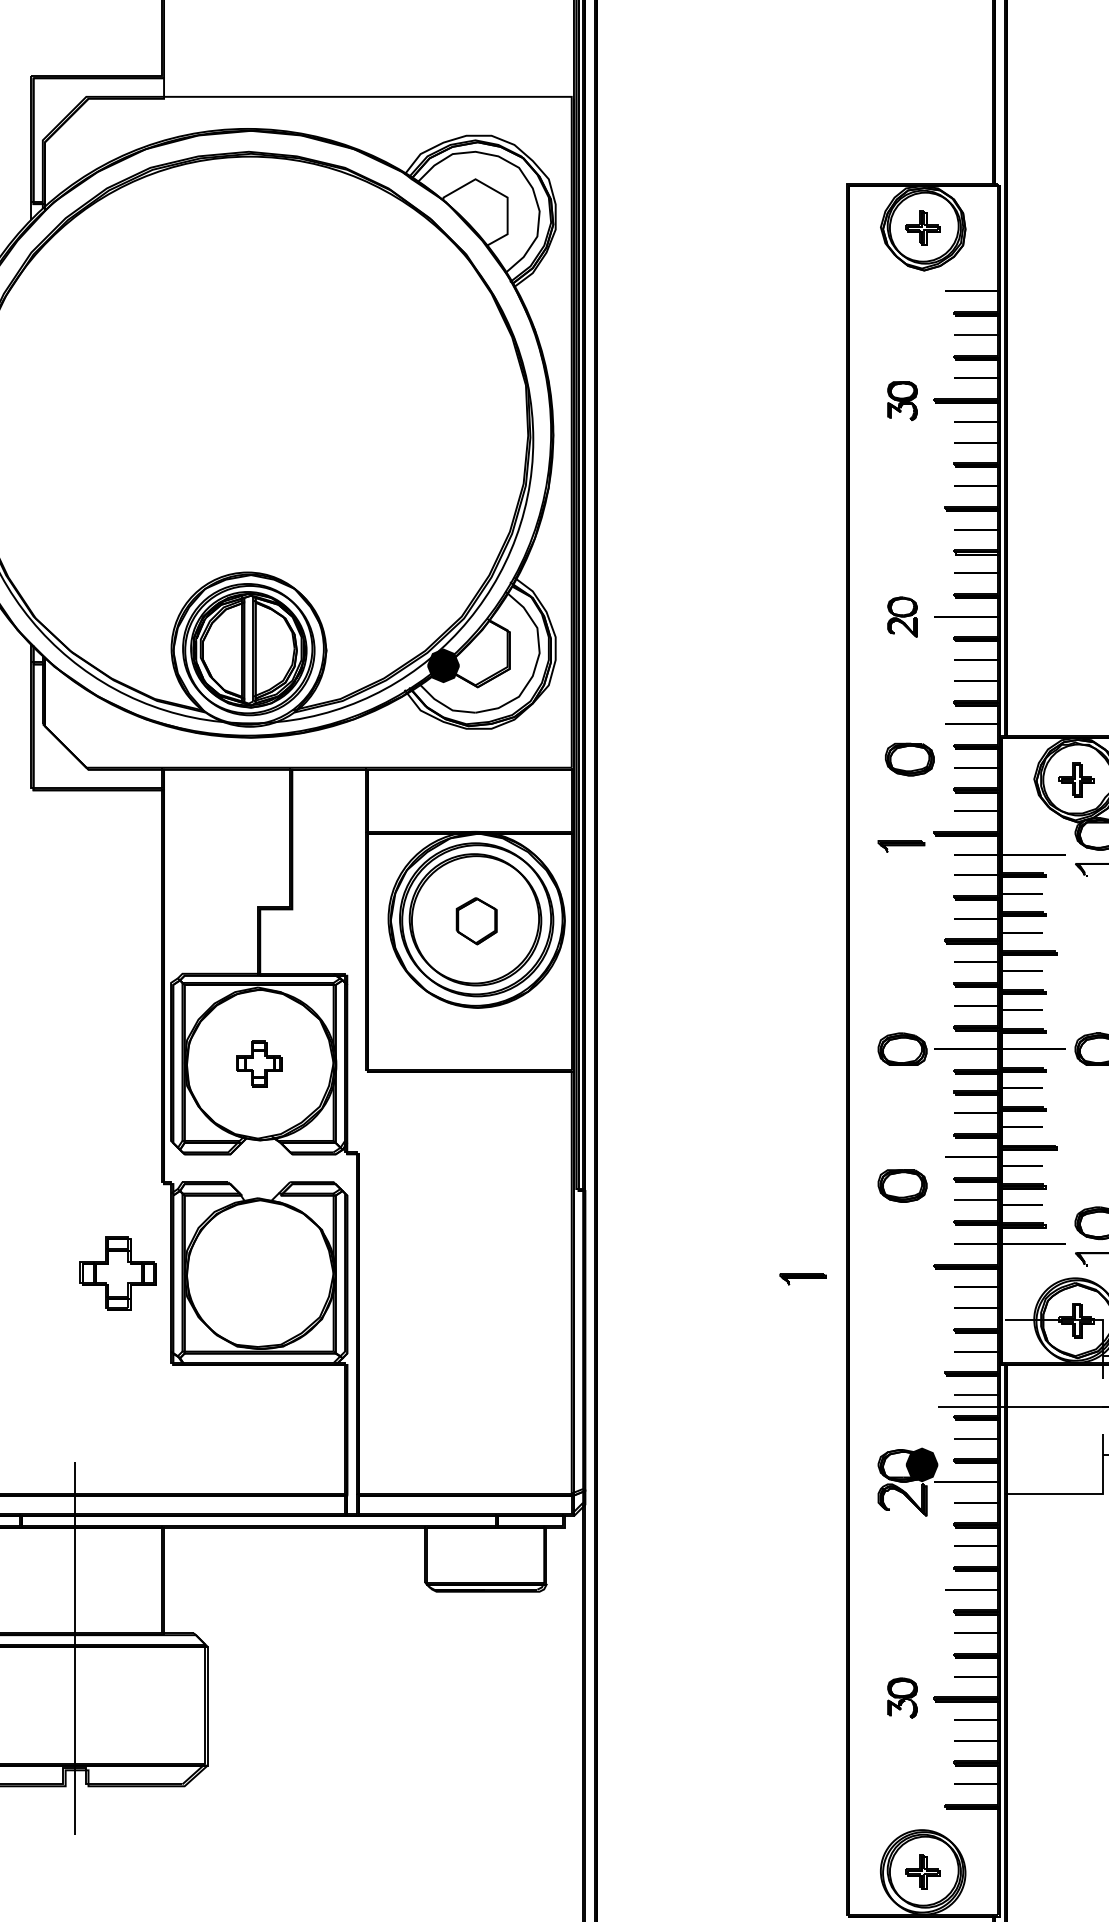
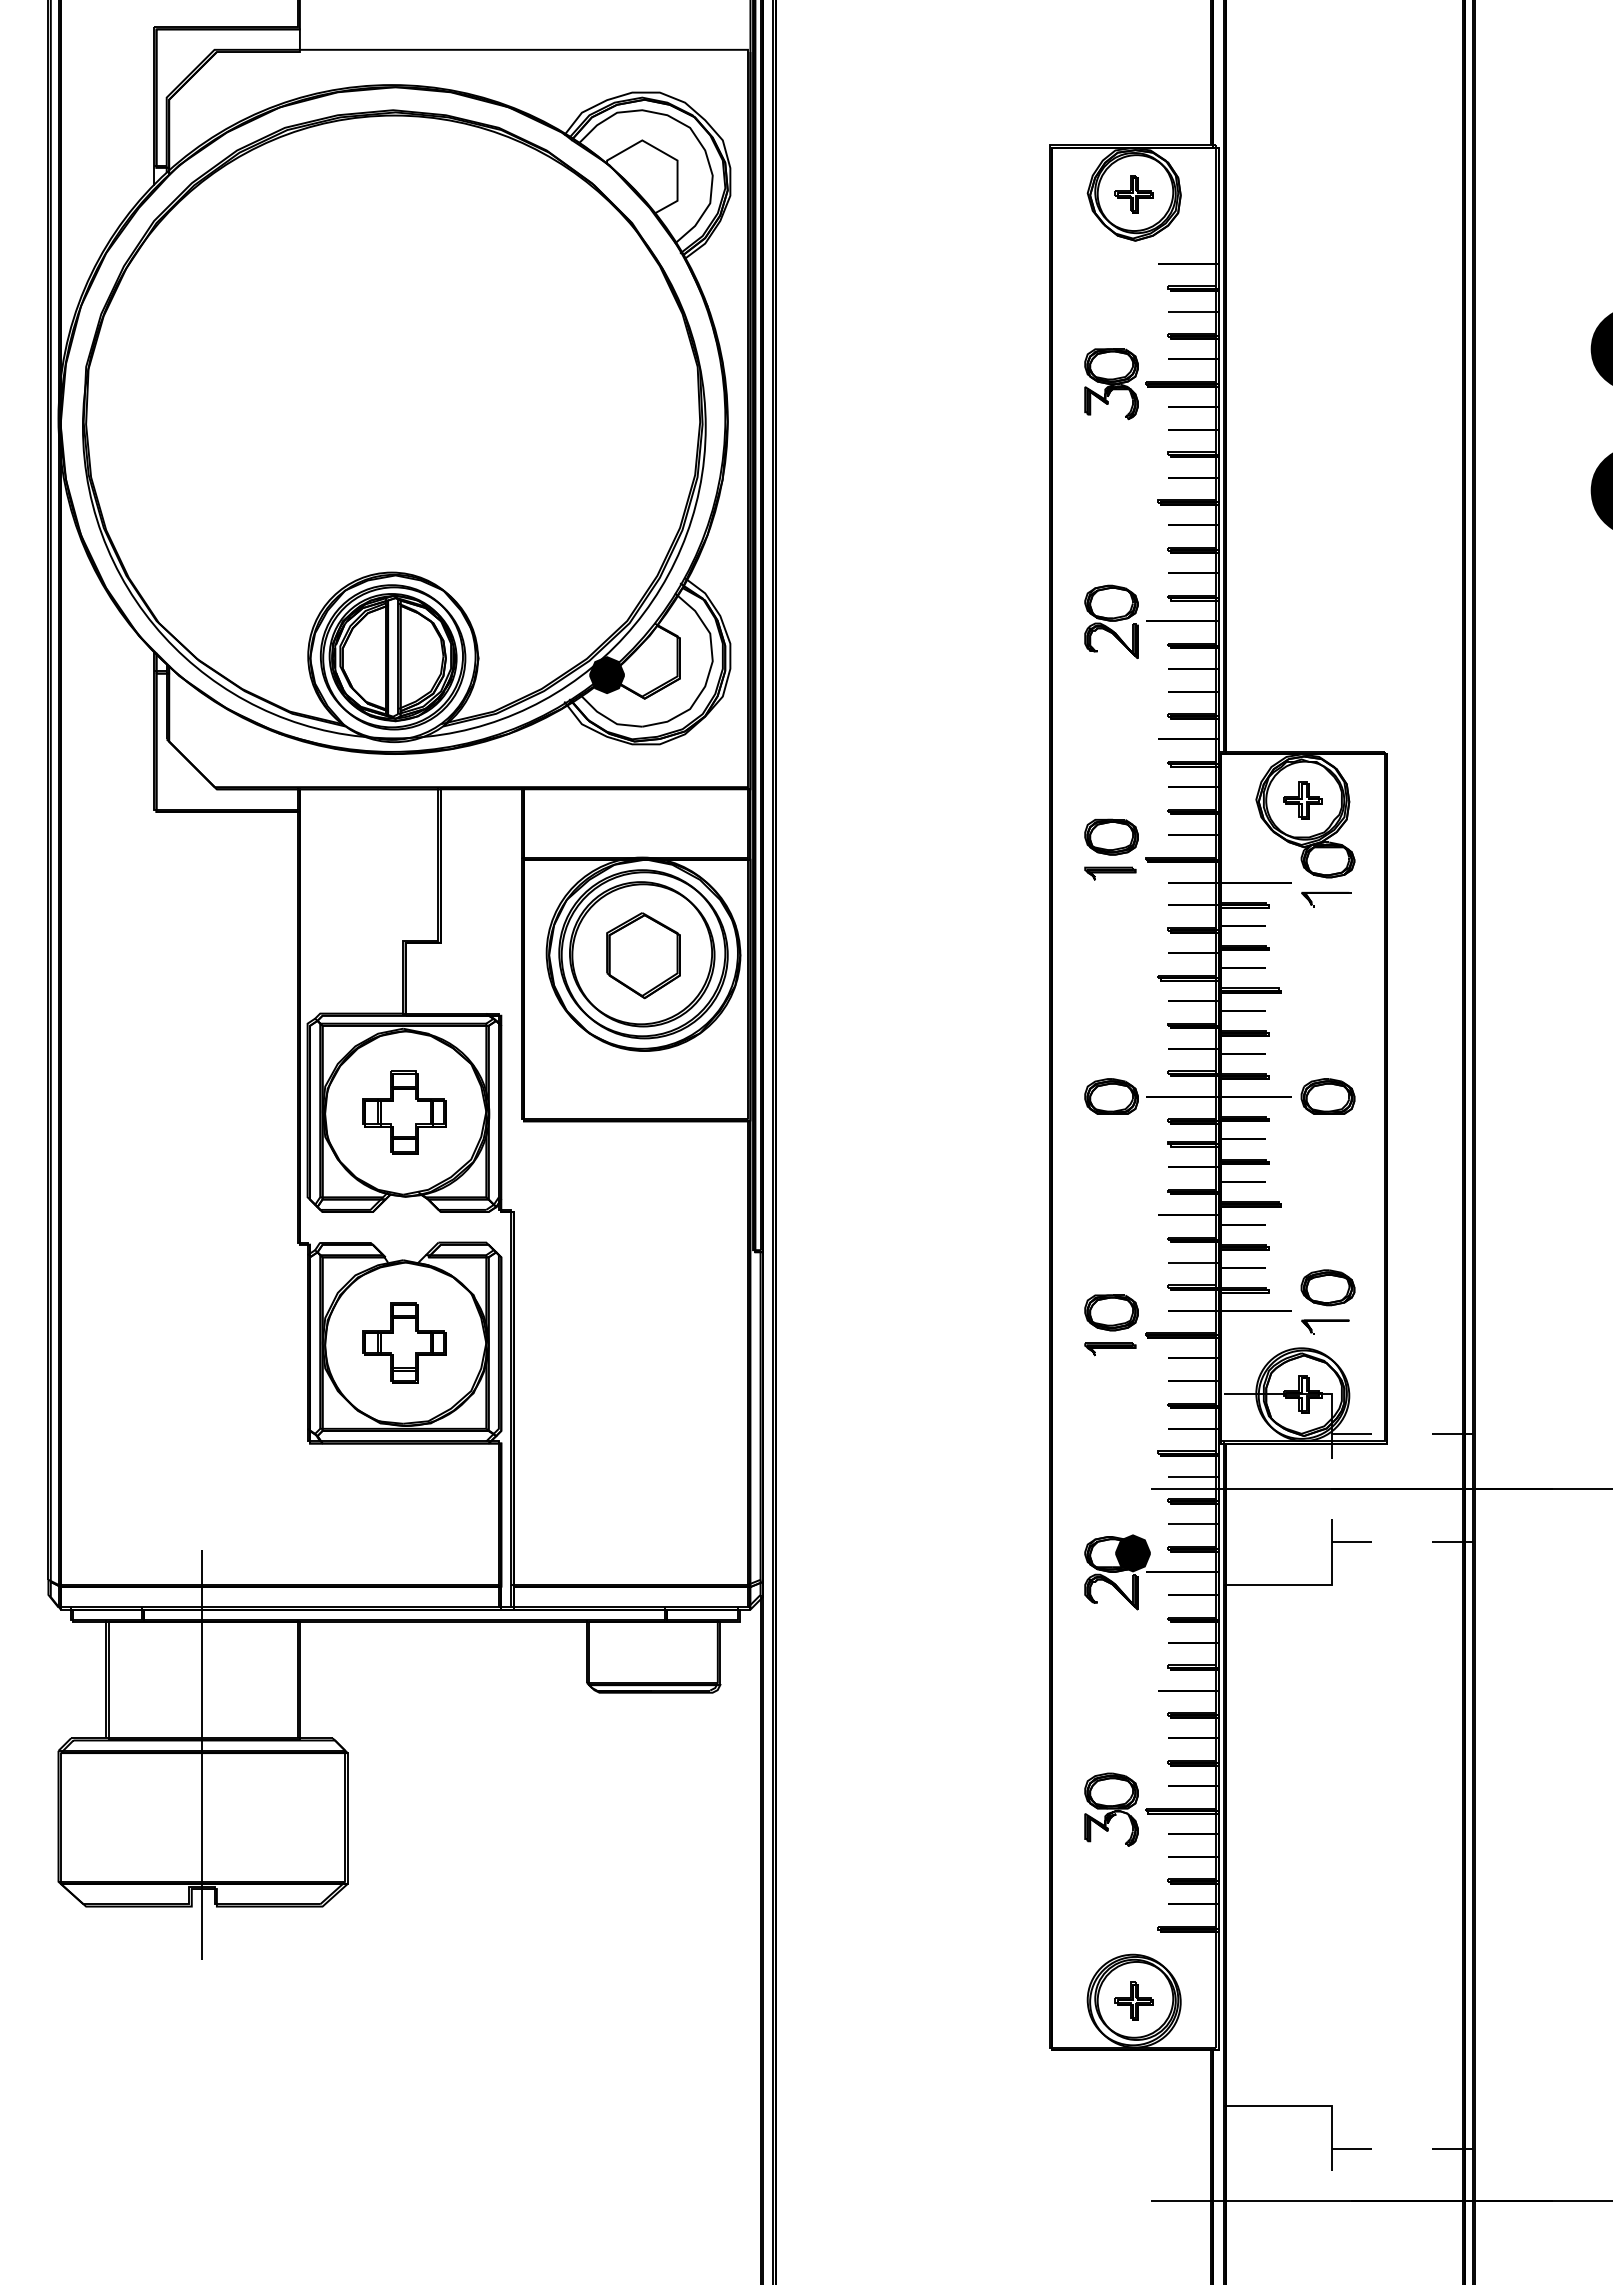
part: (902, 401) -> (1111, 384), size x1.67
part: (902, 617) -> (1111, 621), size x1.67
part: (909, 758) -> (1111, 836), moved
part: (476, 920) -> (643, 955), size x1.67
part: (259, 1063) -> (404, 1112), size x1.67
part: (902, 1185) -> (1111, 1312), moved
part: (118, 1273) -> (404, 1342), moved
part: (803, 1279) -> (1110, 1349), moved
part: (902, 1697) -> (1111, 1809), size x1.67

